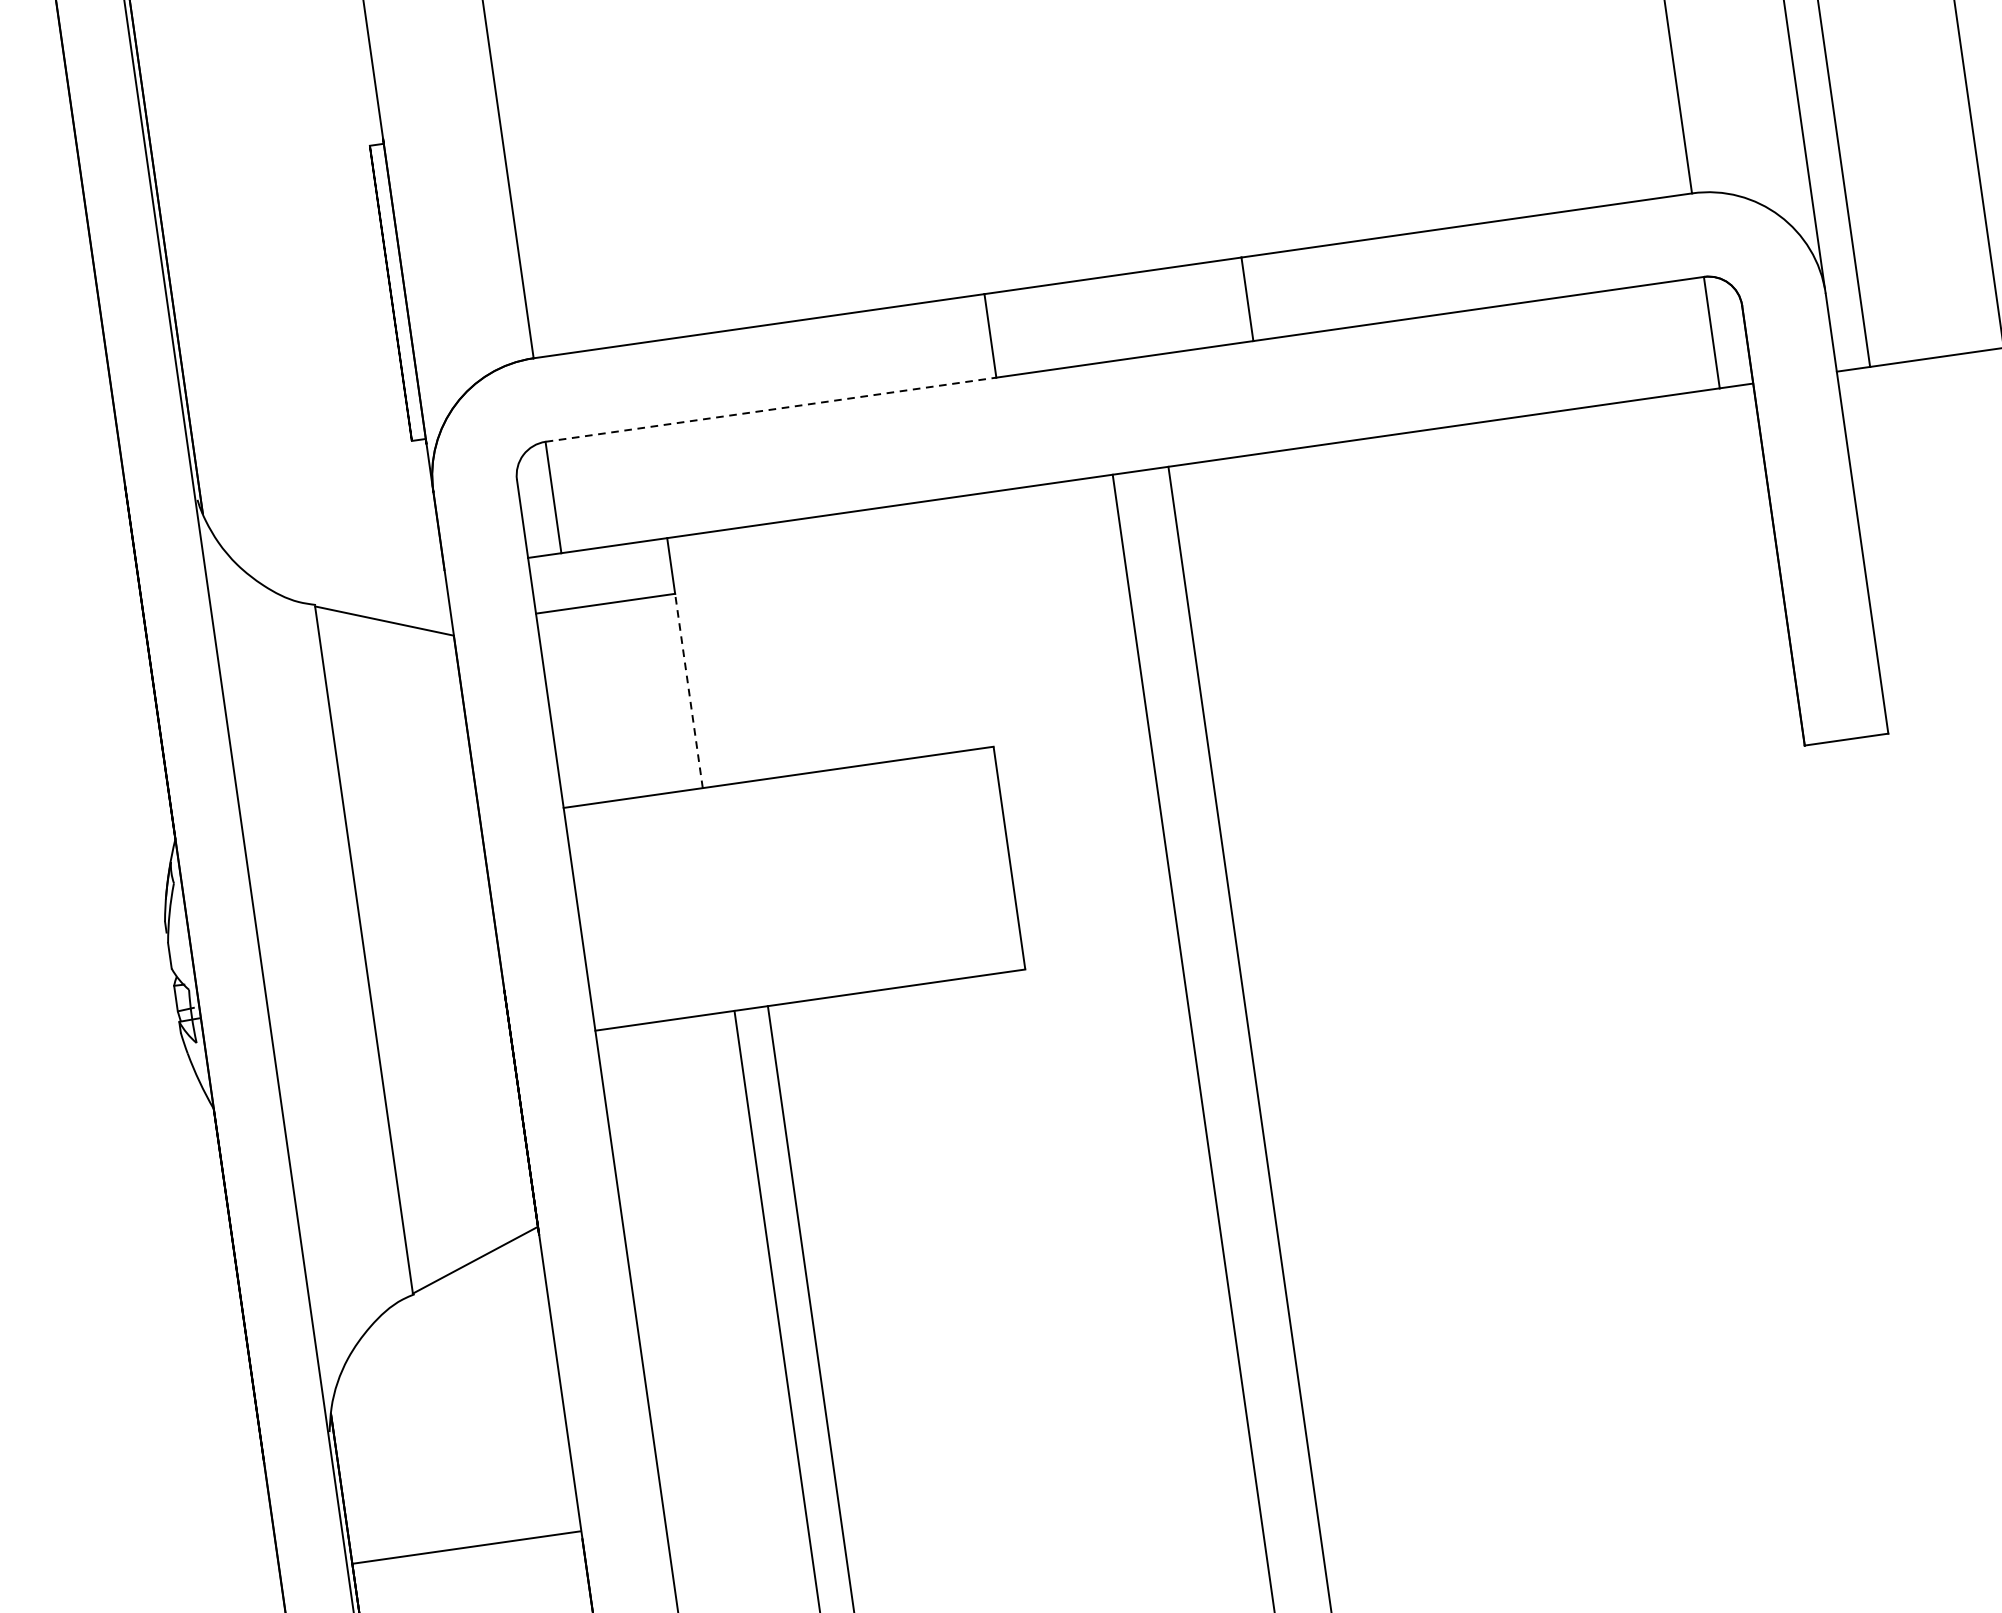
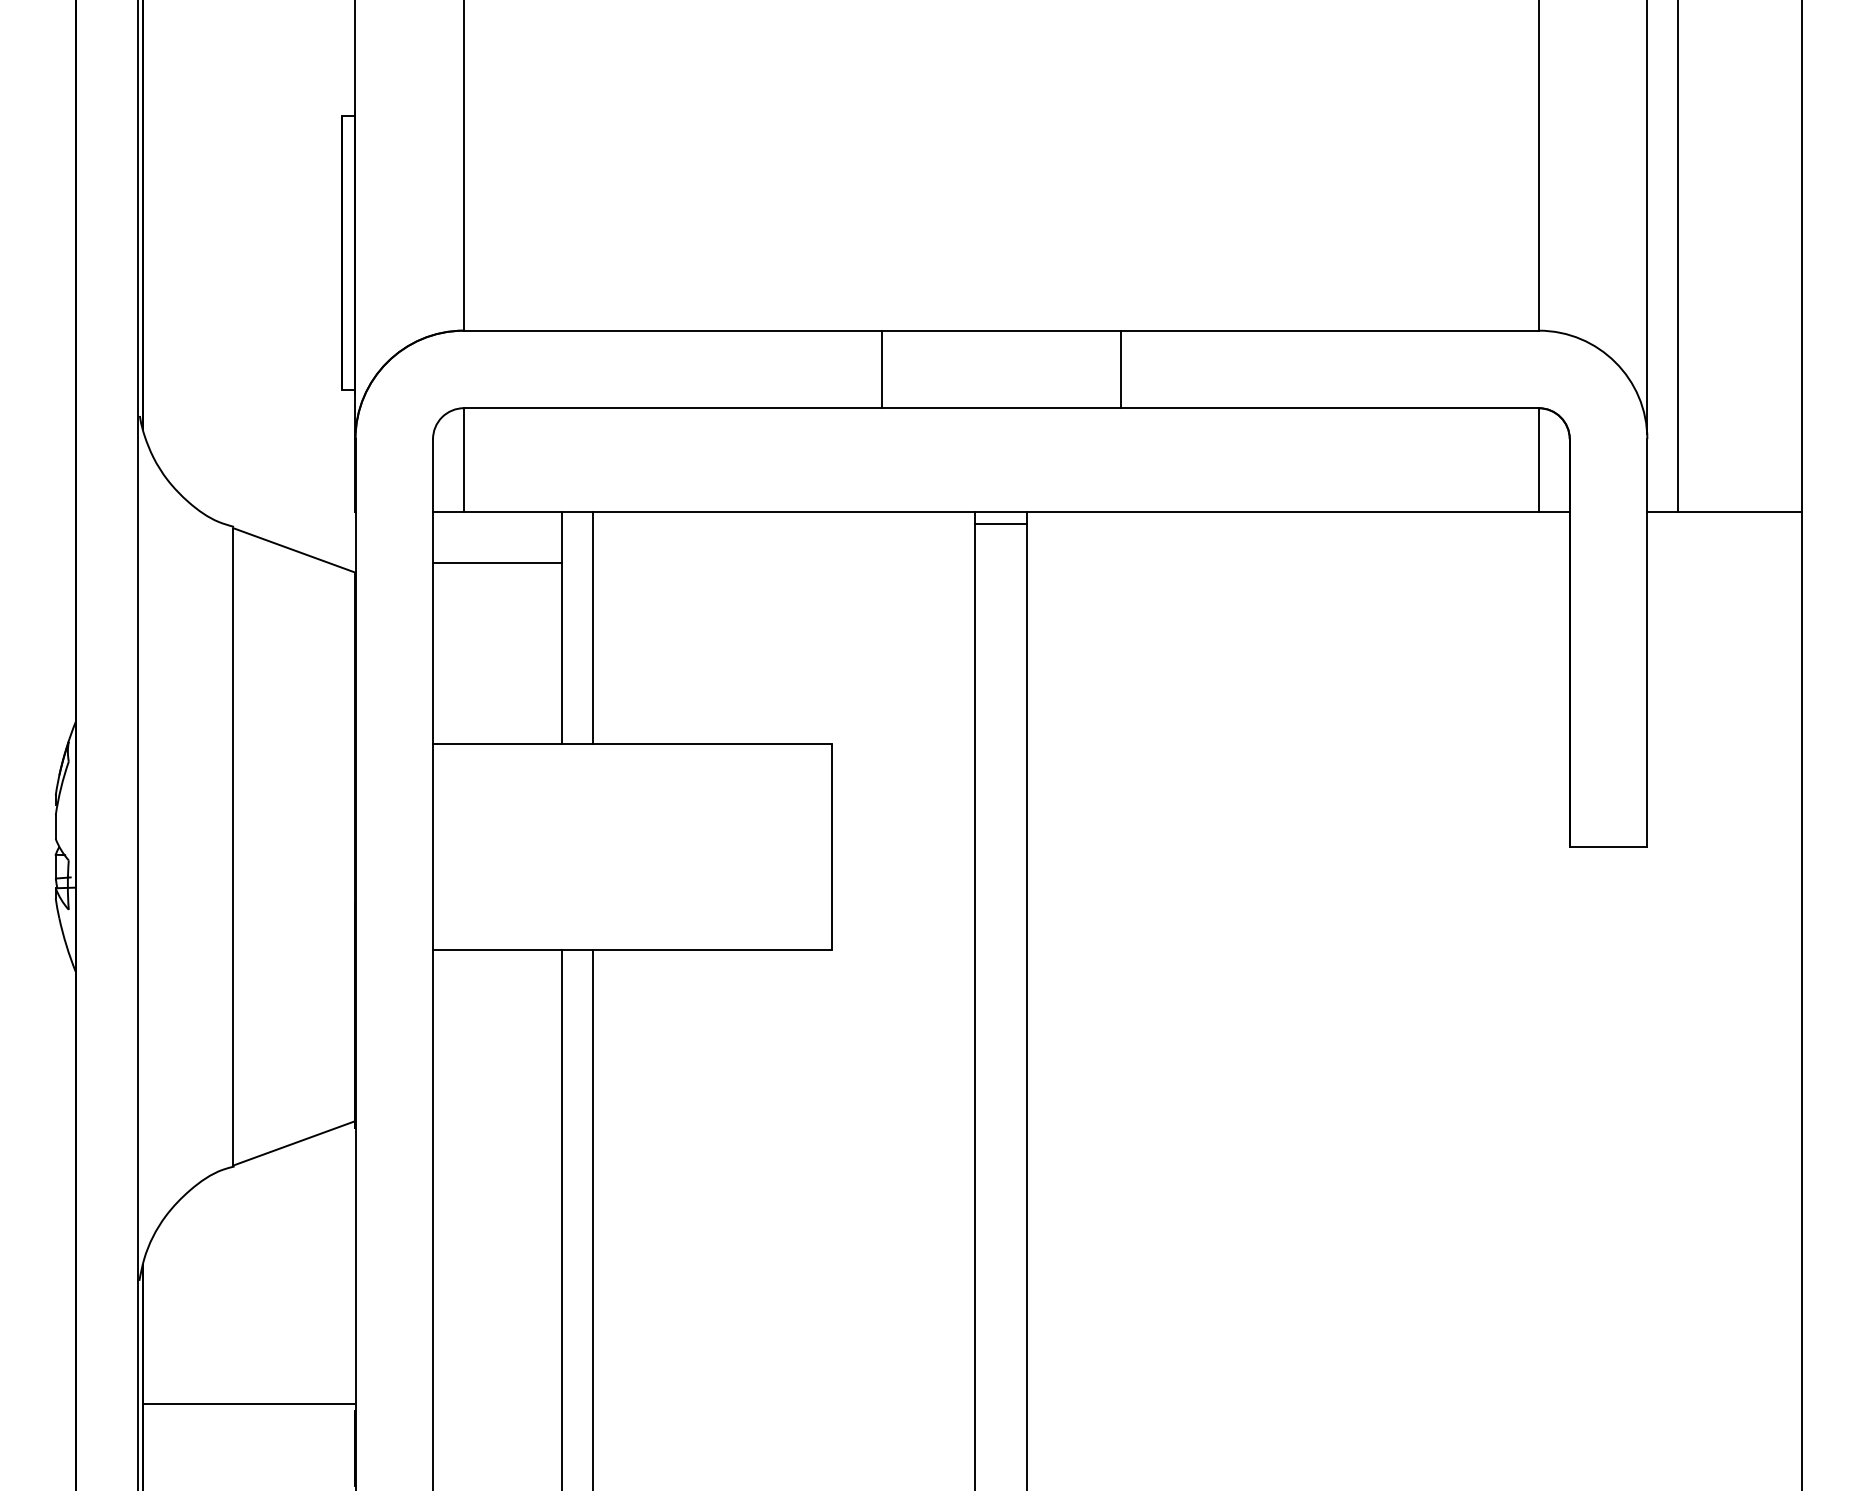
line: (771, 410) -> (673, 408), dashed -> solid
line: (1142, 484) -> (1001, 524), added
line: (718, 658) -> (593, 627), added
line: (689, 689) -> (562, 652), dashed -> solid

